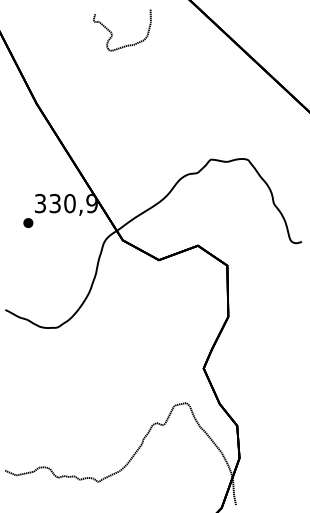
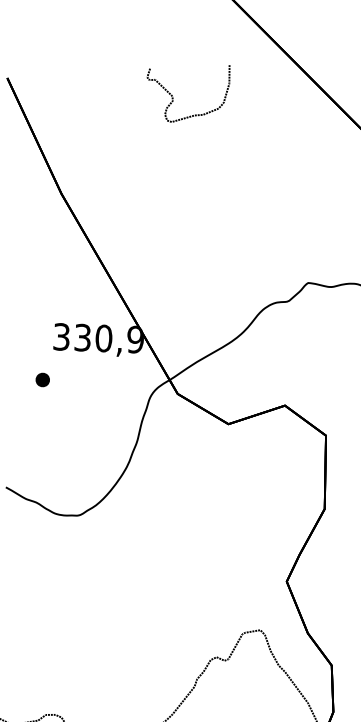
part: (28, 222) -> (42, 379), moved

